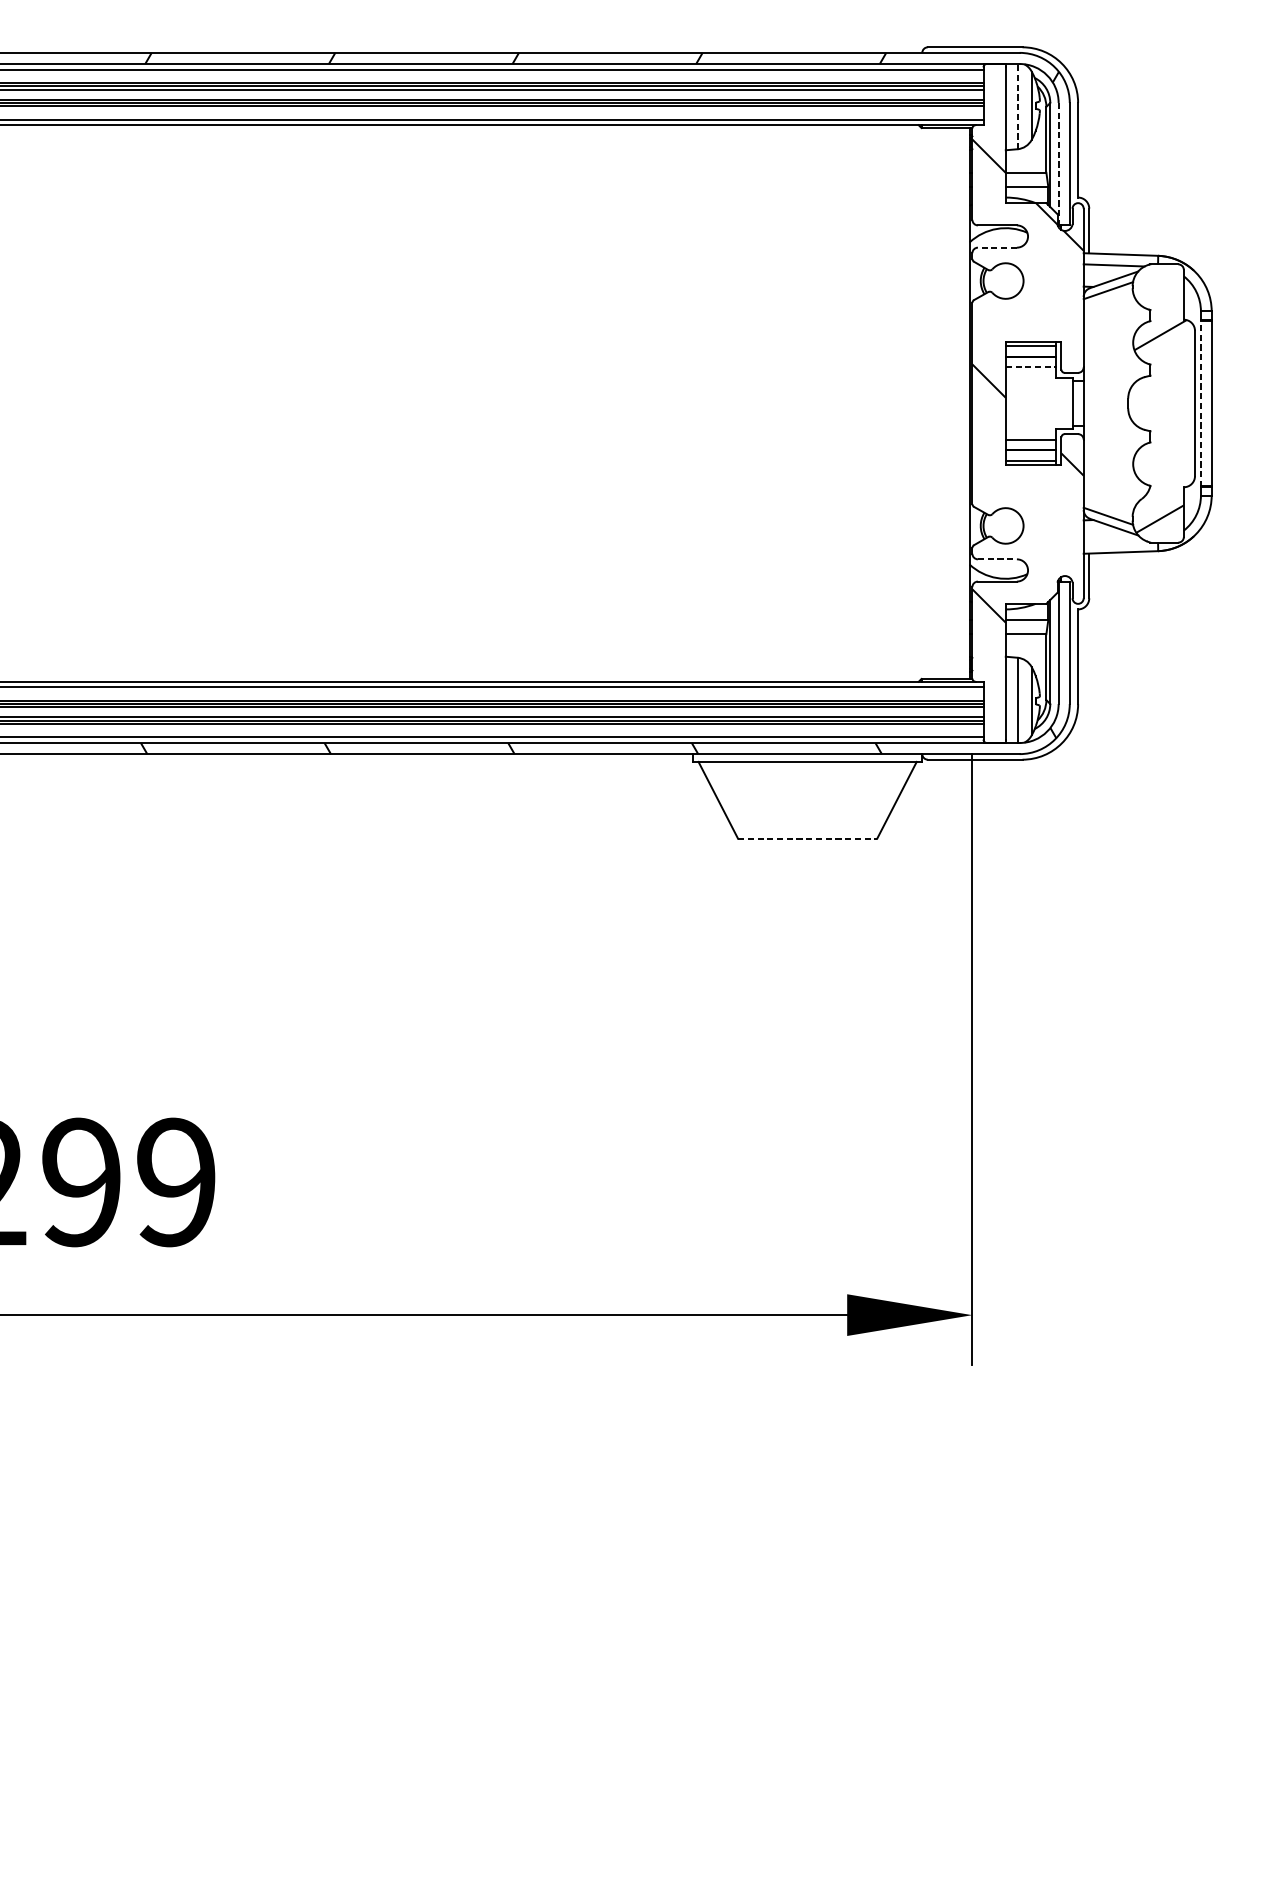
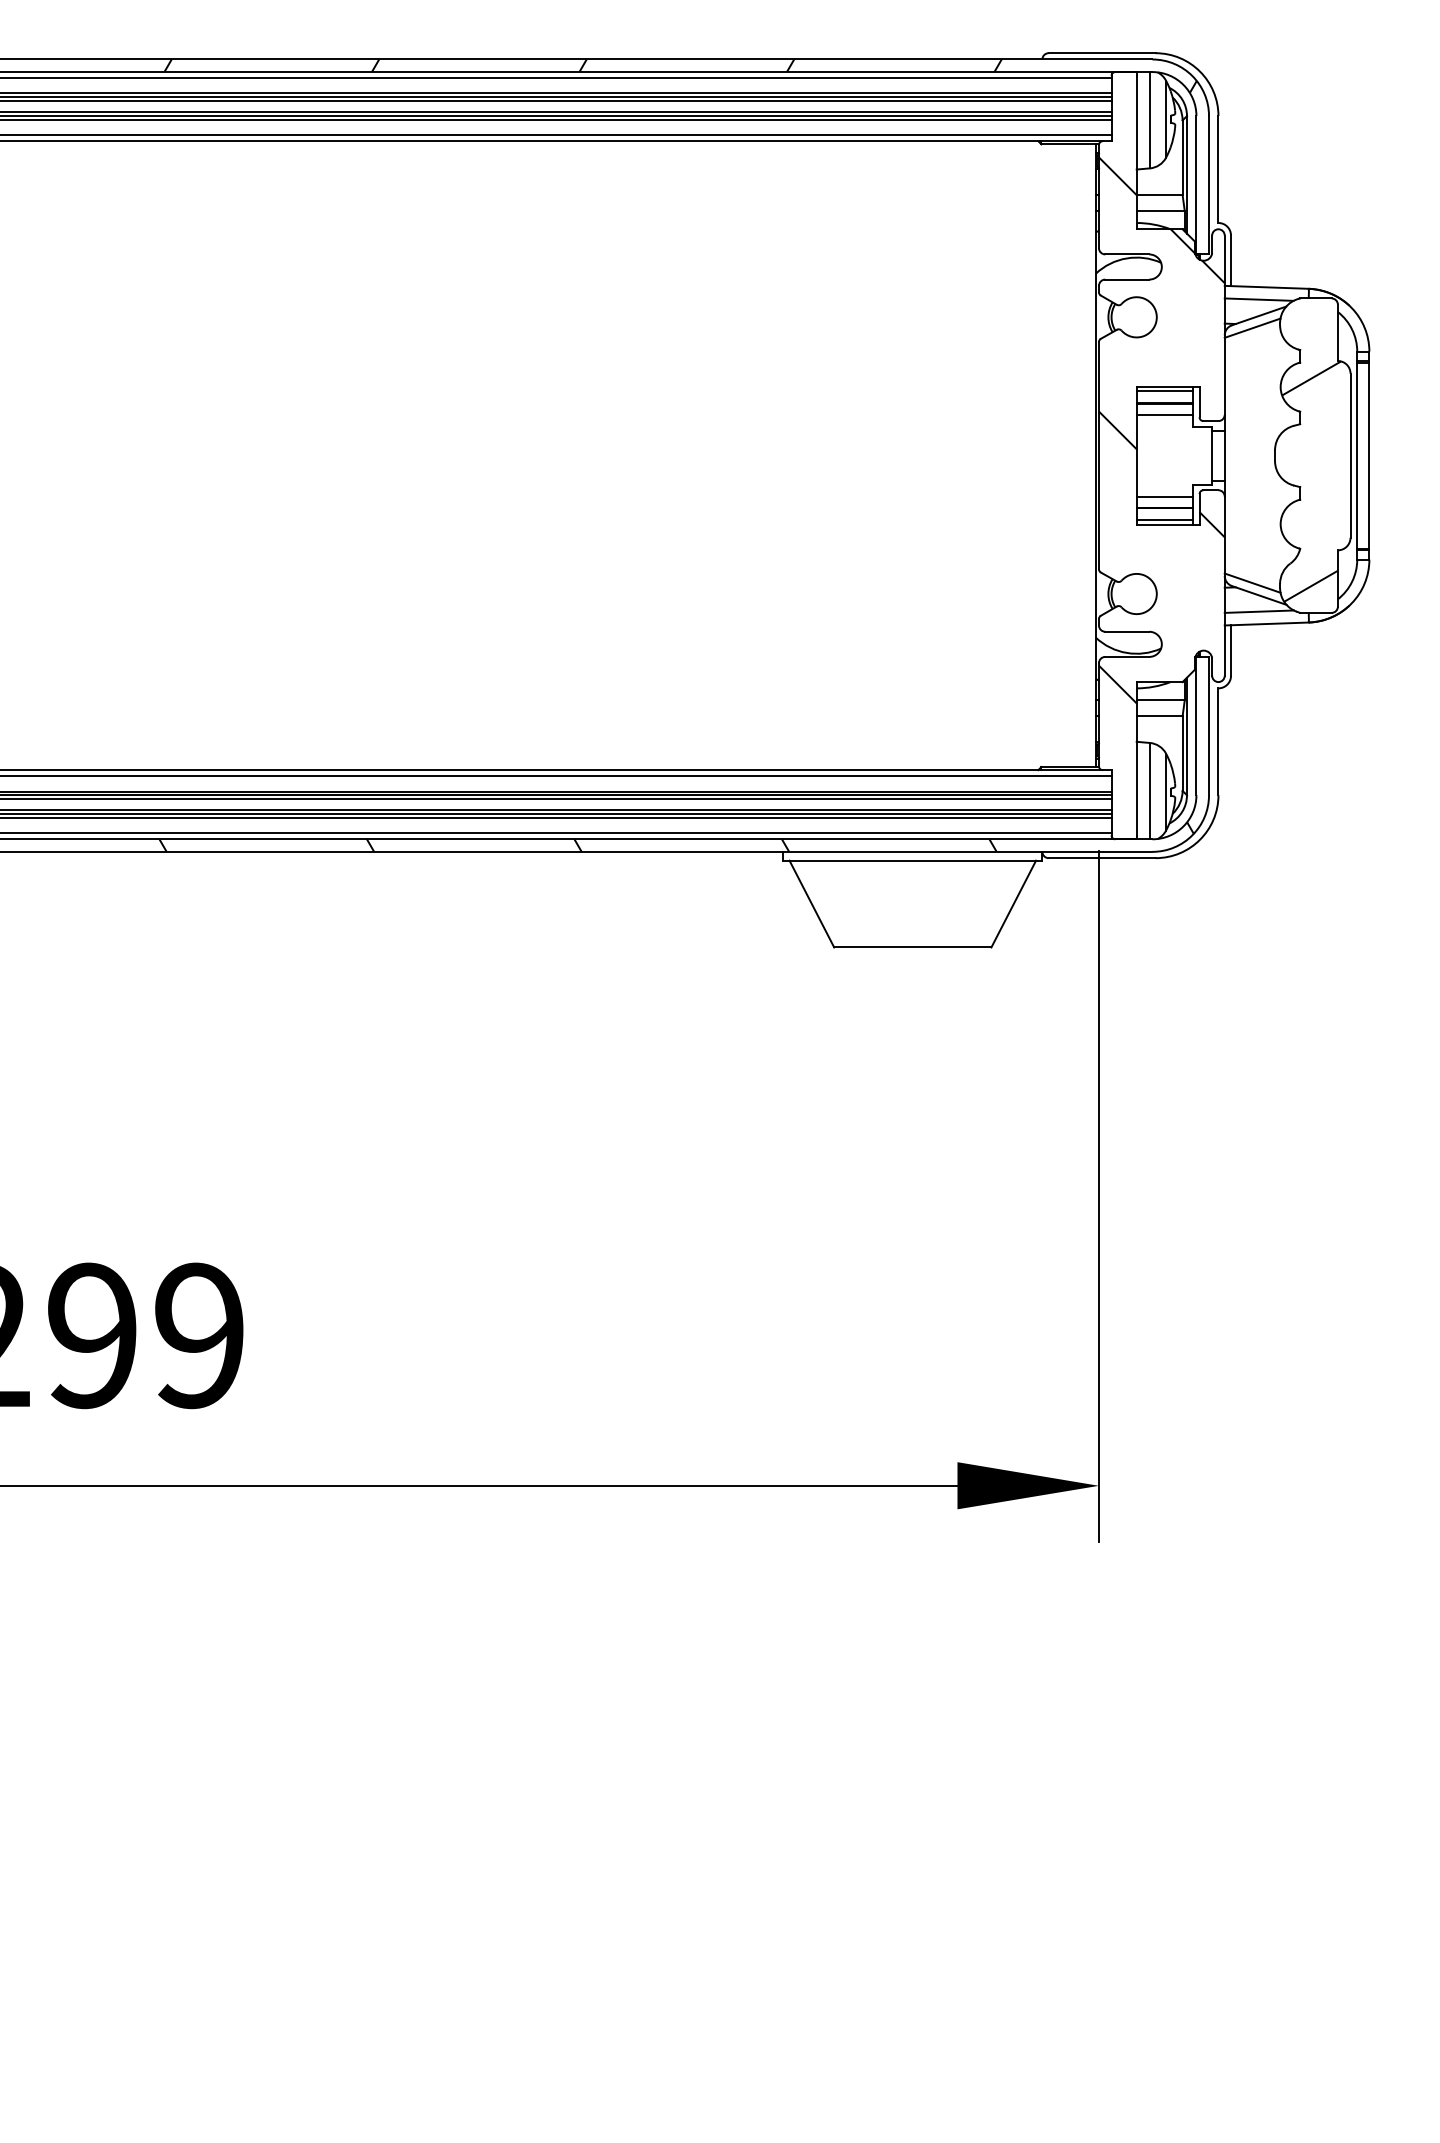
line: (1017, 105) -> (1150, 119), dashed -> solid
line: (1058, 164) -> (1196, 185), dashed -> solid
line: (996, 247) -> (1126, 279), dashed -> solid
line: (1031, 367) -> (1165, 414), dashed -> solid
line: (1200, 403) -> (1356, 455), dashed -> solid
line: (1113, 541) -> (1258, 611), added
line: (997, 559) -> (1127, 631), dashed -> solid
line: (807, 838) -> (912, 947), dashed -> solid

